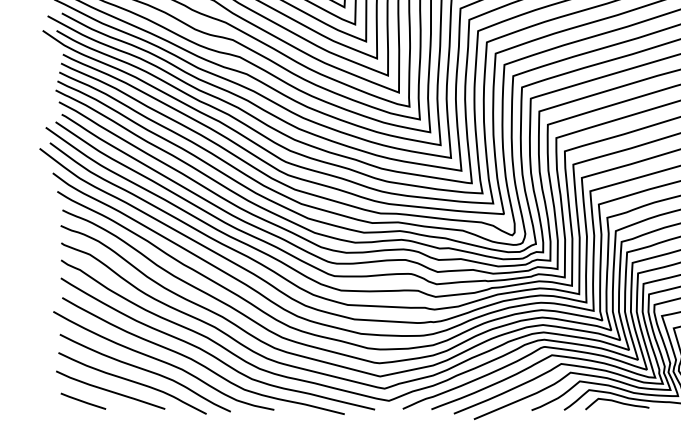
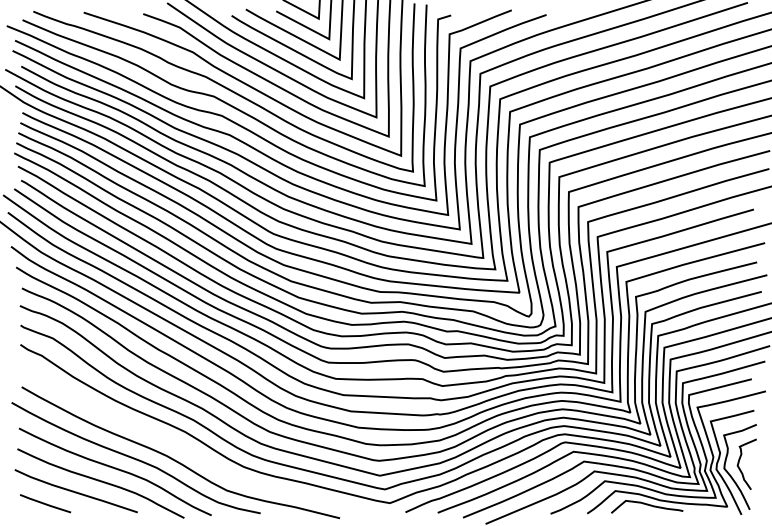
curve: (210, 353) -> (188, 449), removed

